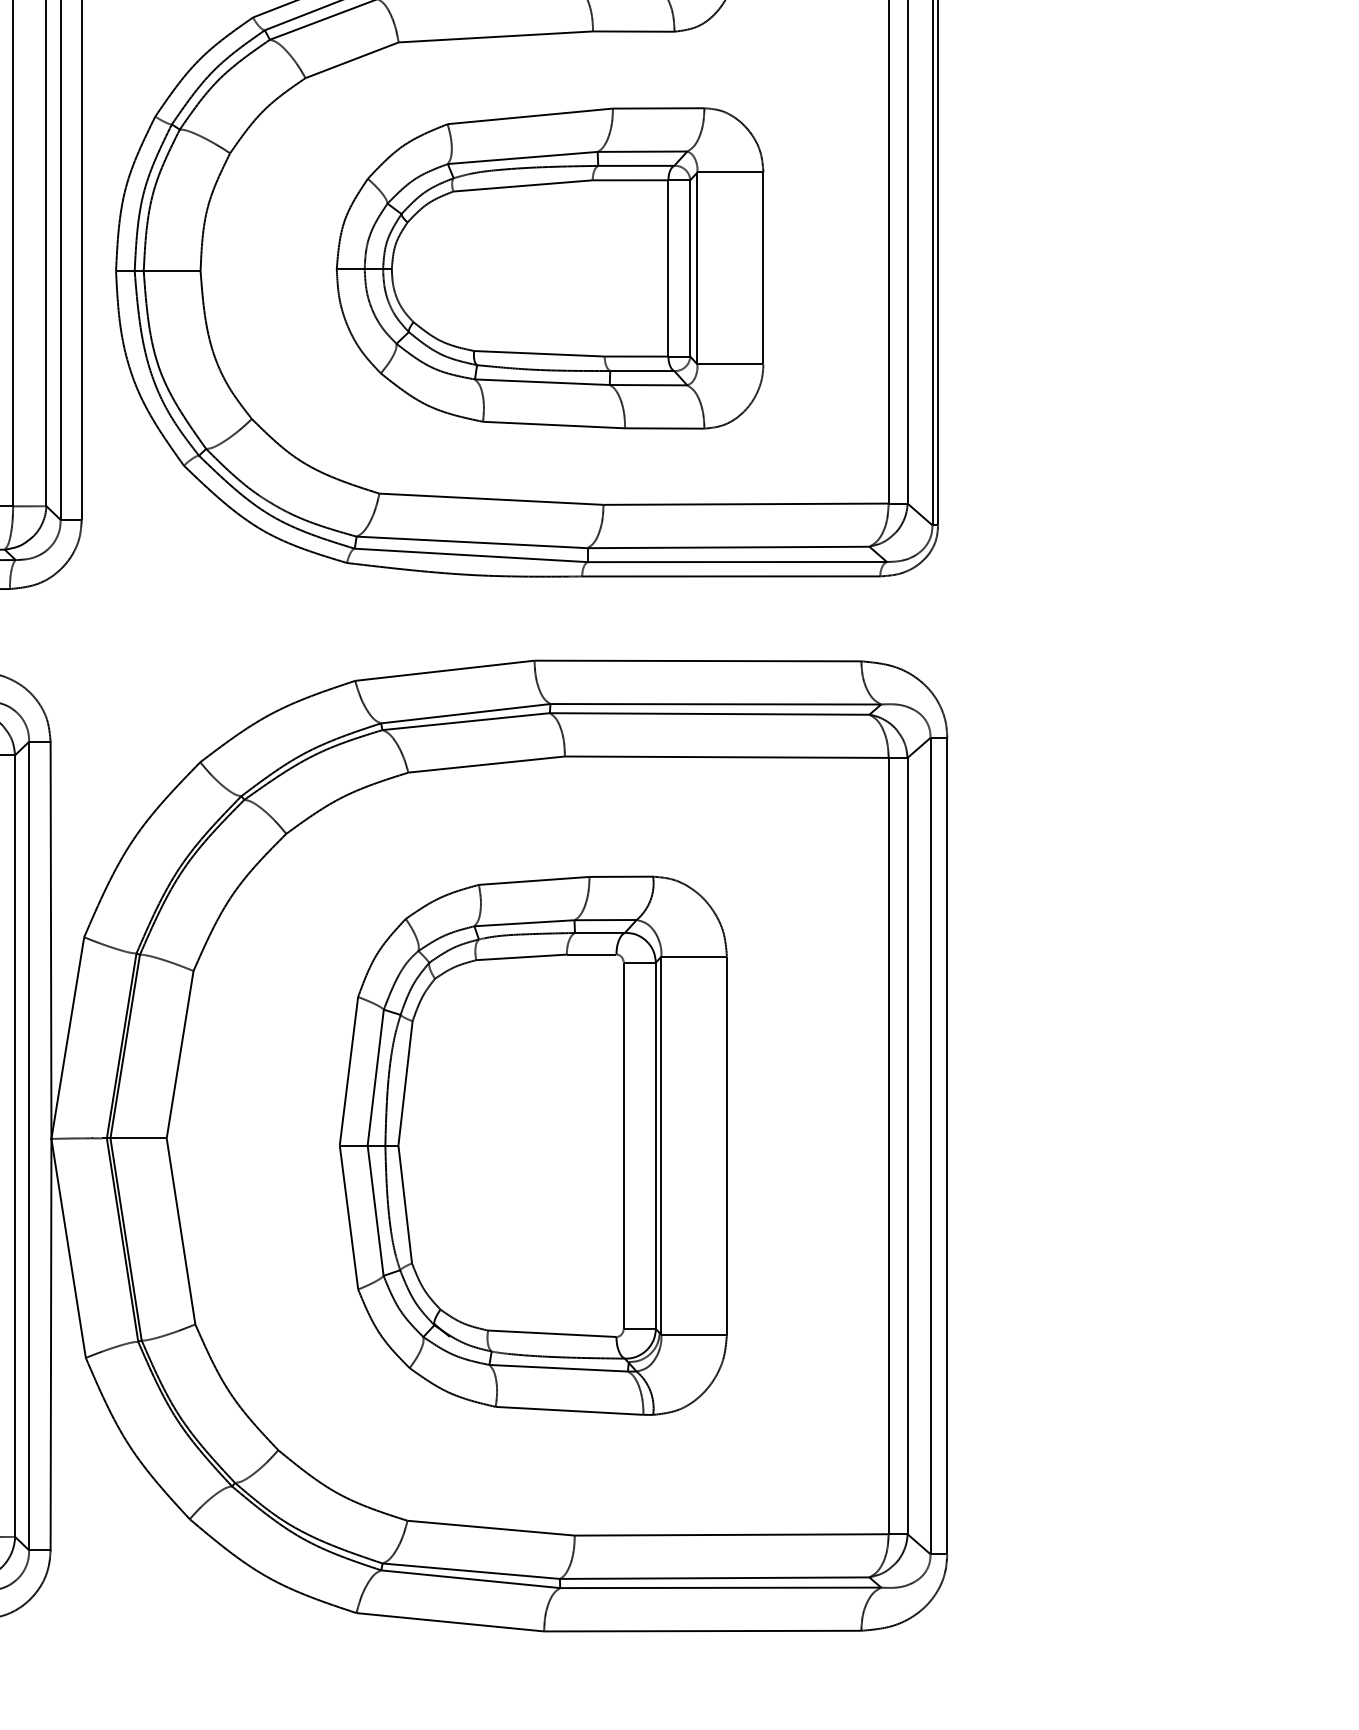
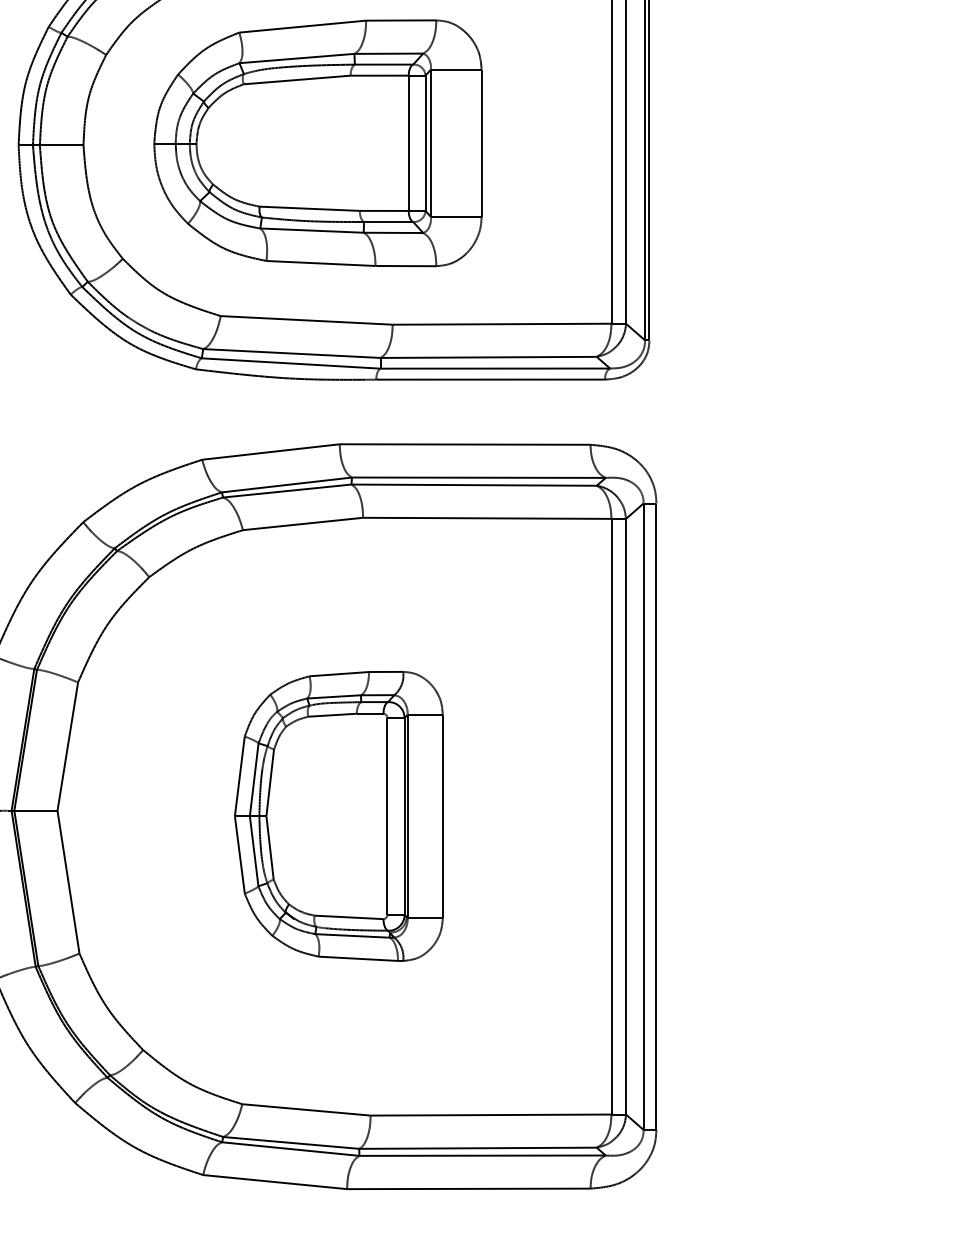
part: (549, 268) -> (317, 143), moved
part: (533, 1145) -> (338, 816), size x0.7

